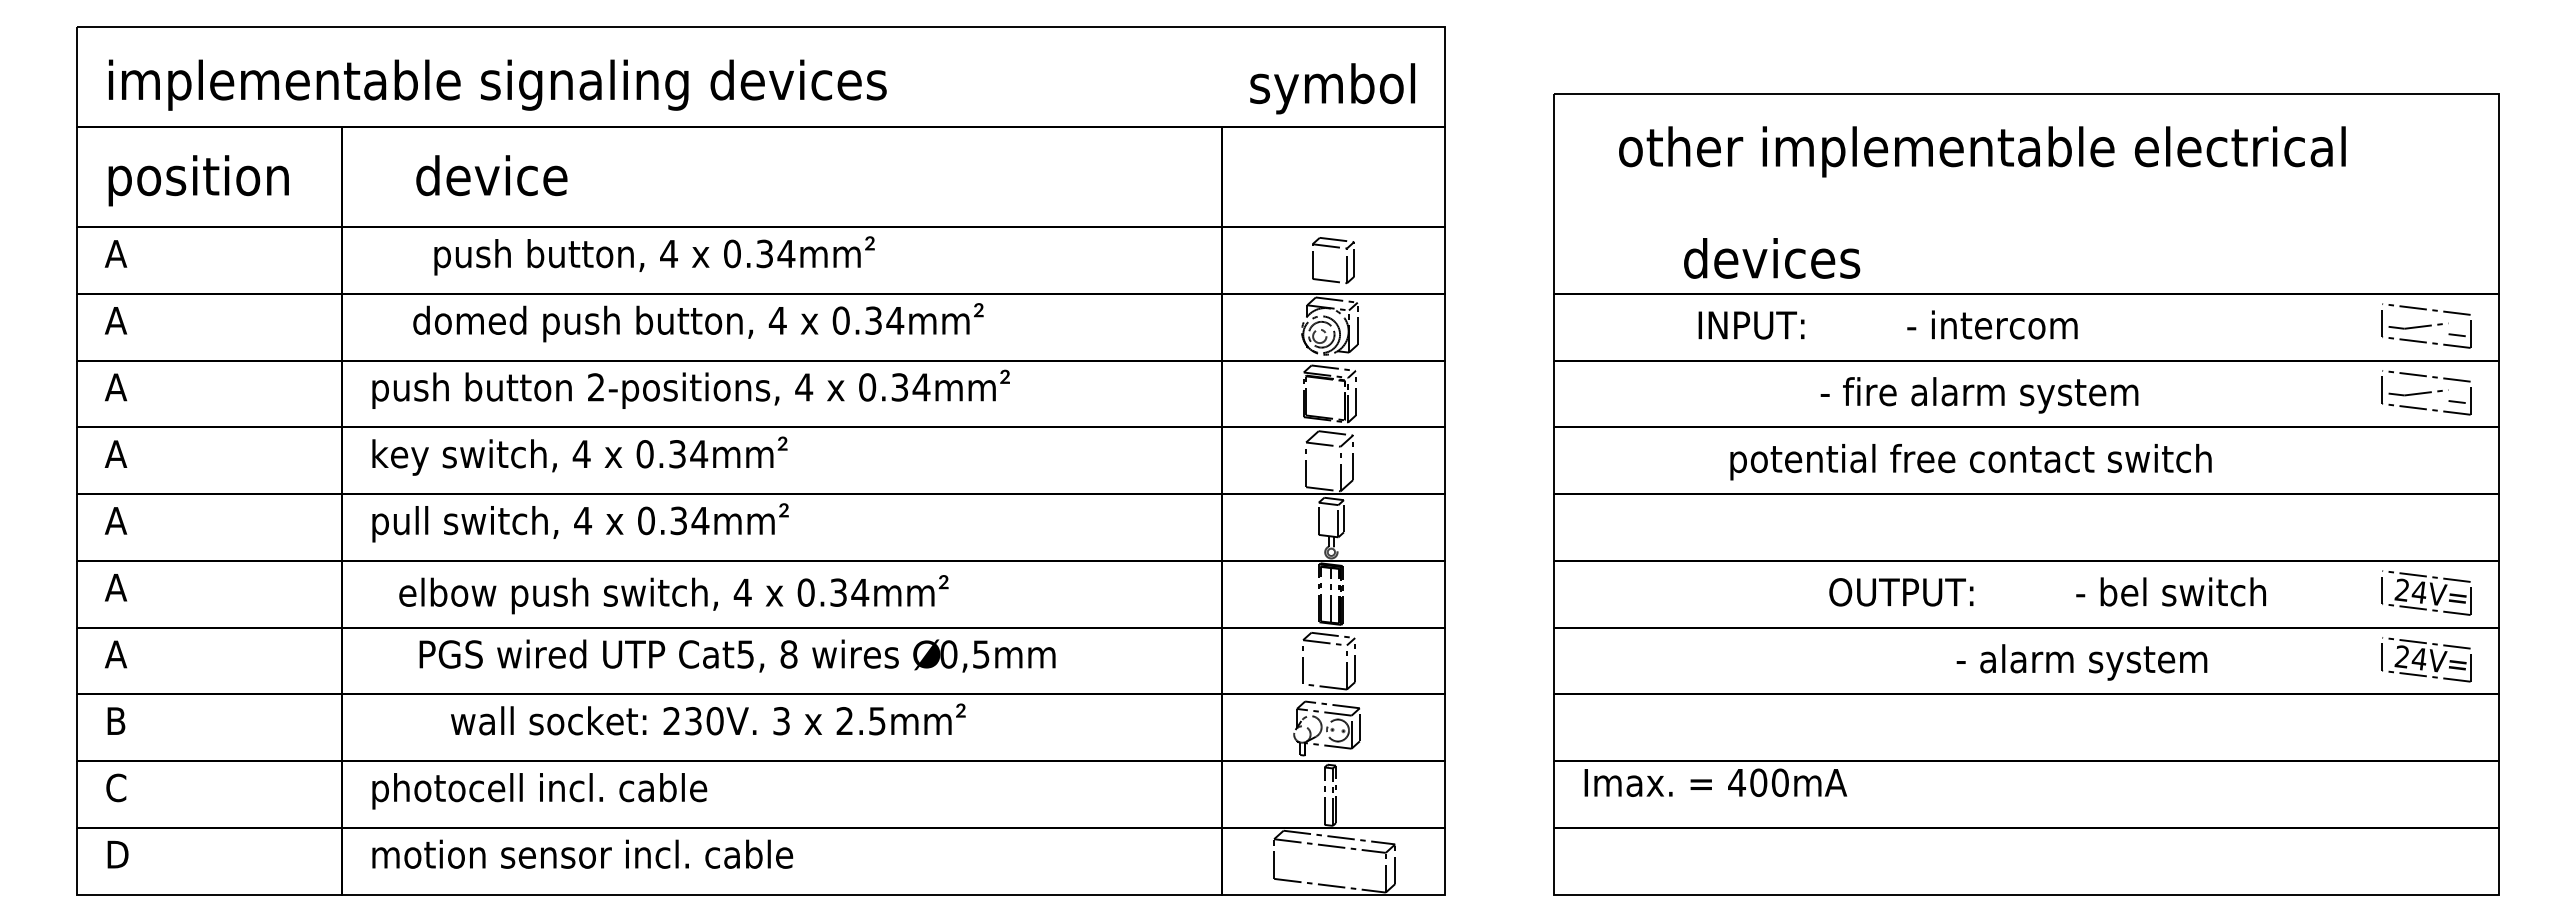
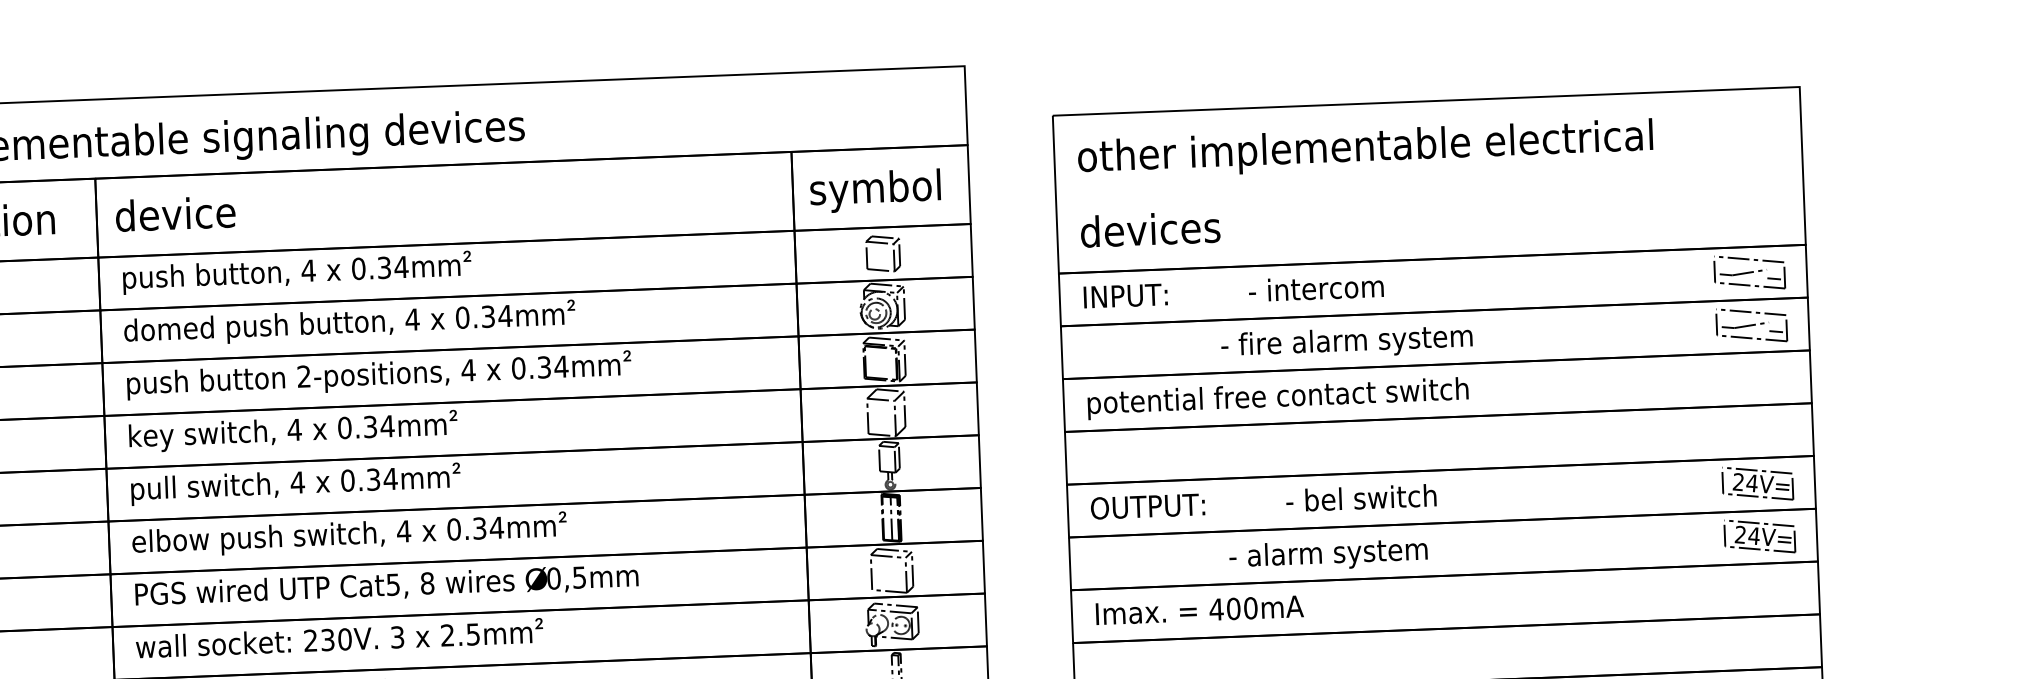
text: (1332, 88) -> (875, 190), moved
text: (1982, 151) -> (1365, 149), moved
text: (491, 175) -> (175, 213), moved
text: (654, 255) -> (297, 272), moved
text: (1772, 258) -> (1150, 229), moved
text: (698, 322) -> (349, 323), moved
text: (1887, 324) -> (1233, 291), moved
text: (1979, 395) -> (1346, 343), moved
text: (1970, 462) -> (1277, 398), moved
text: (2047, 591) -> (1263, 501), moved
text: (673, 594) -> (349, 534), moved
text: (737, 655) -> (386, 585), moved
text: (2081, 662) -> (1328, 555), moved
text: (708, 719) -> (339, 638), moved
text: (1715, 782) -> (1199, 610), moved

